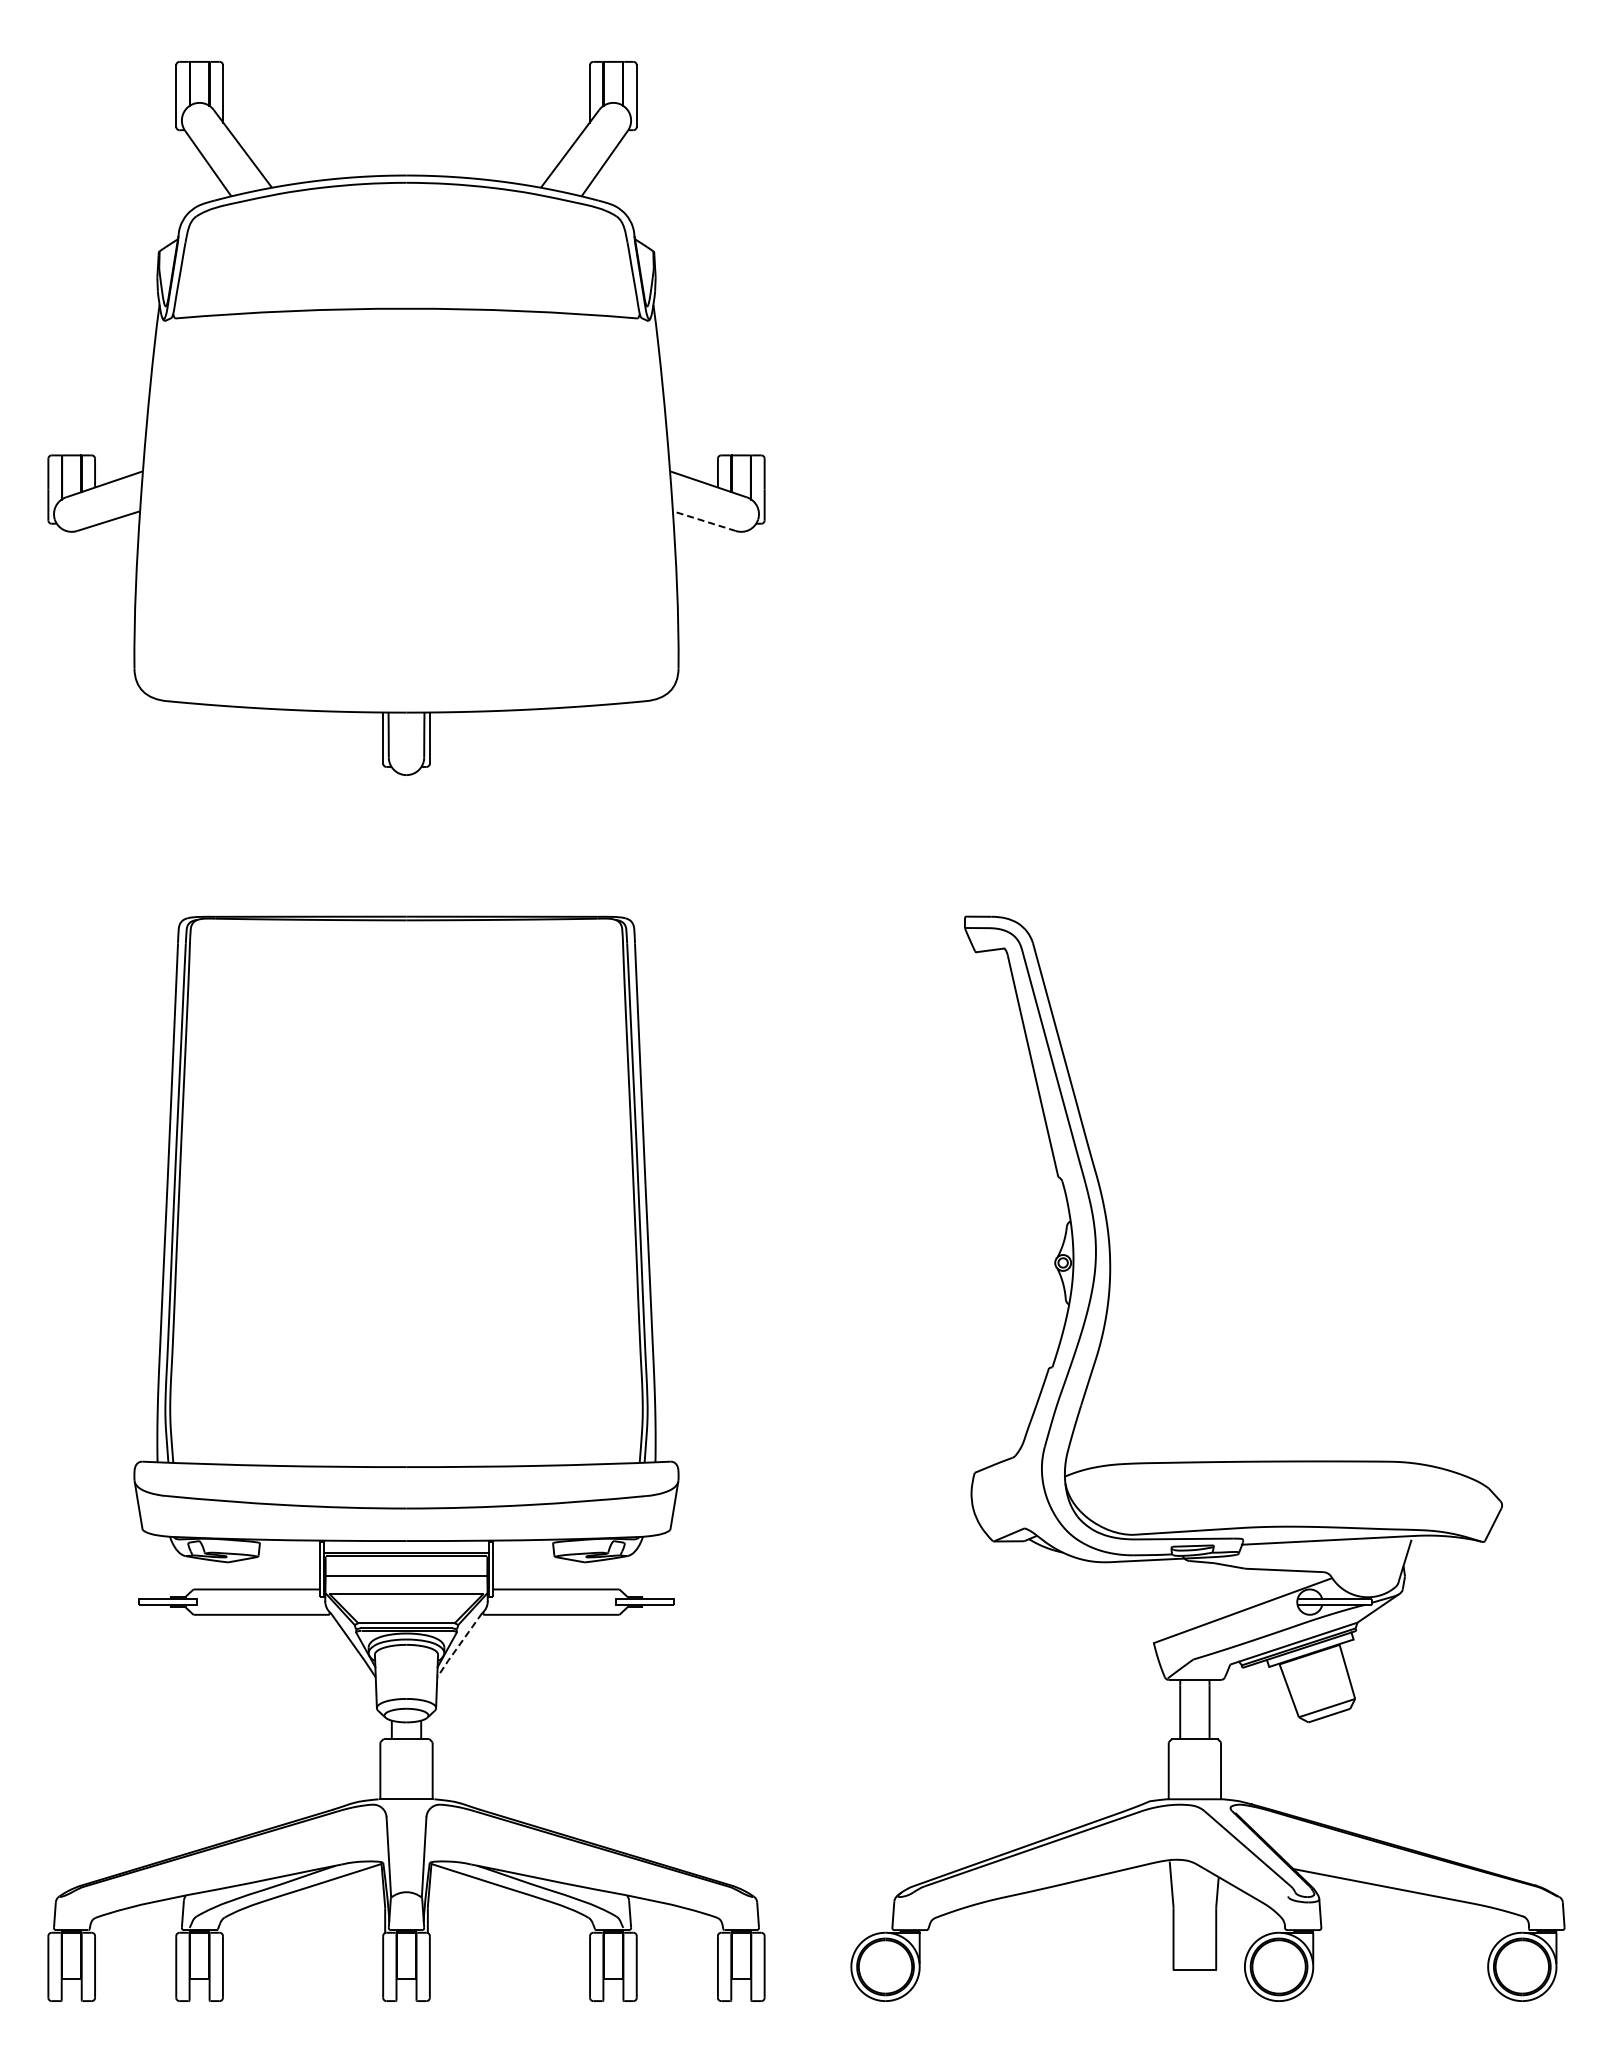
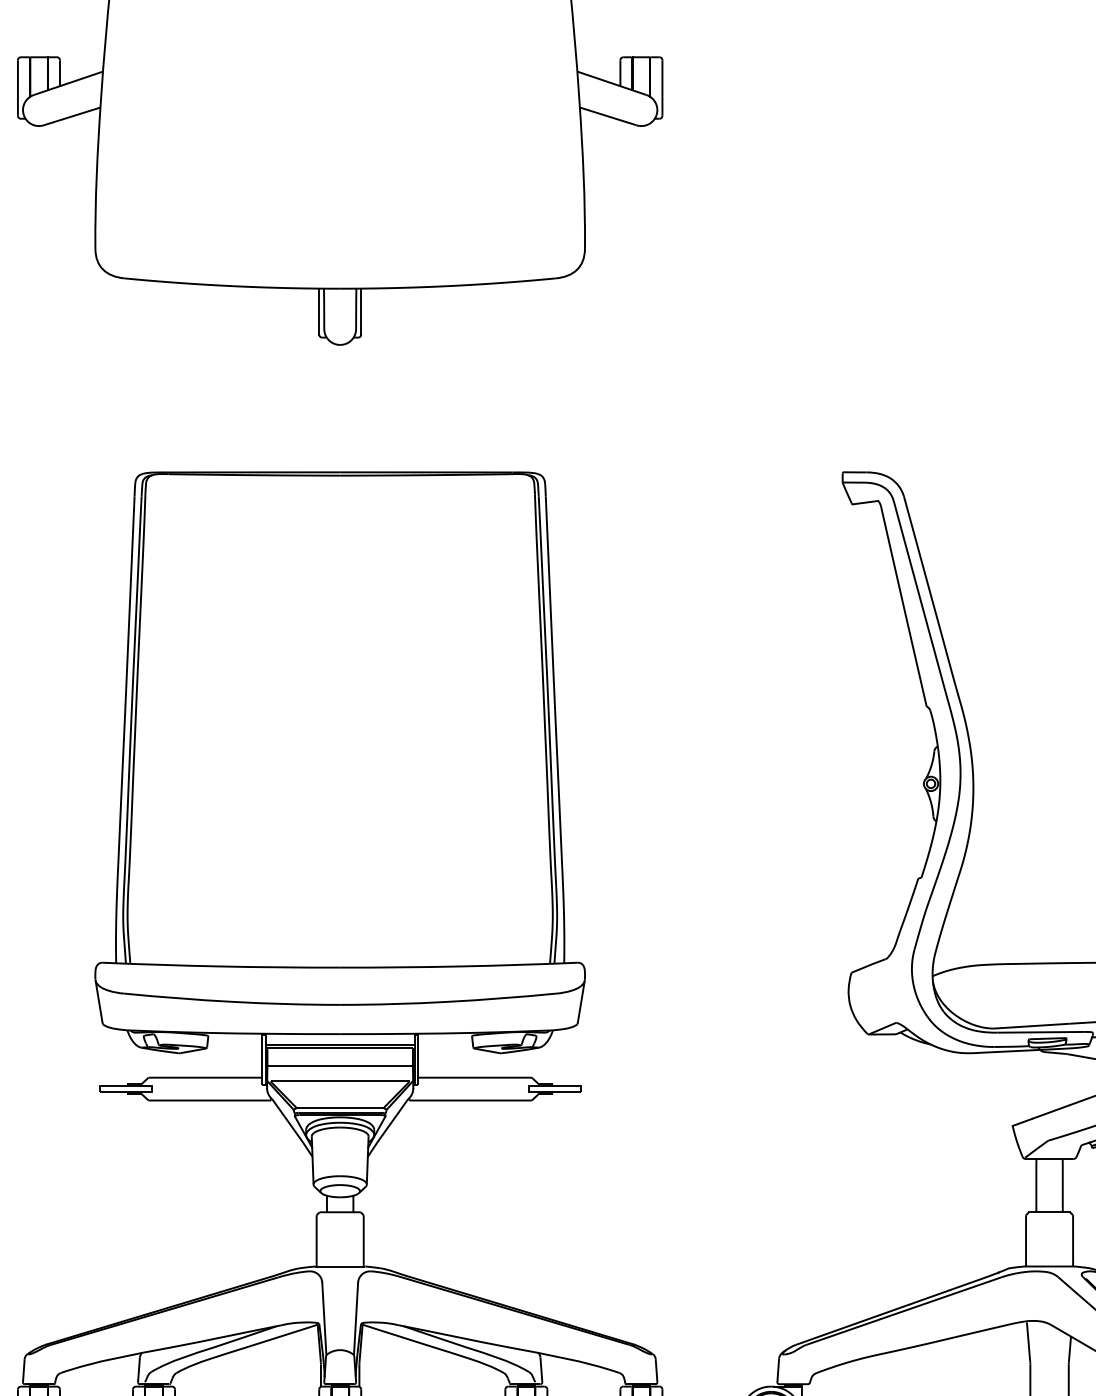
line: (704, 521) -> (608, 116), dashed -> solid
line: (458, 1645) -> (386, 1128), dashed -> solid

